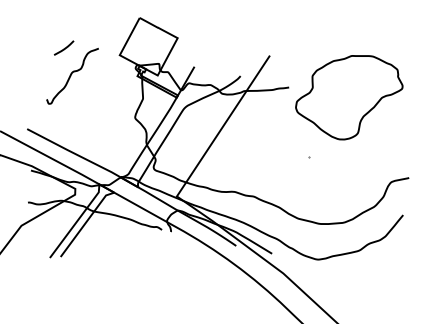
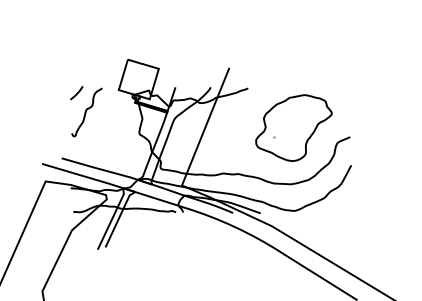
part: (348, 95) -> (293, 127), moved

